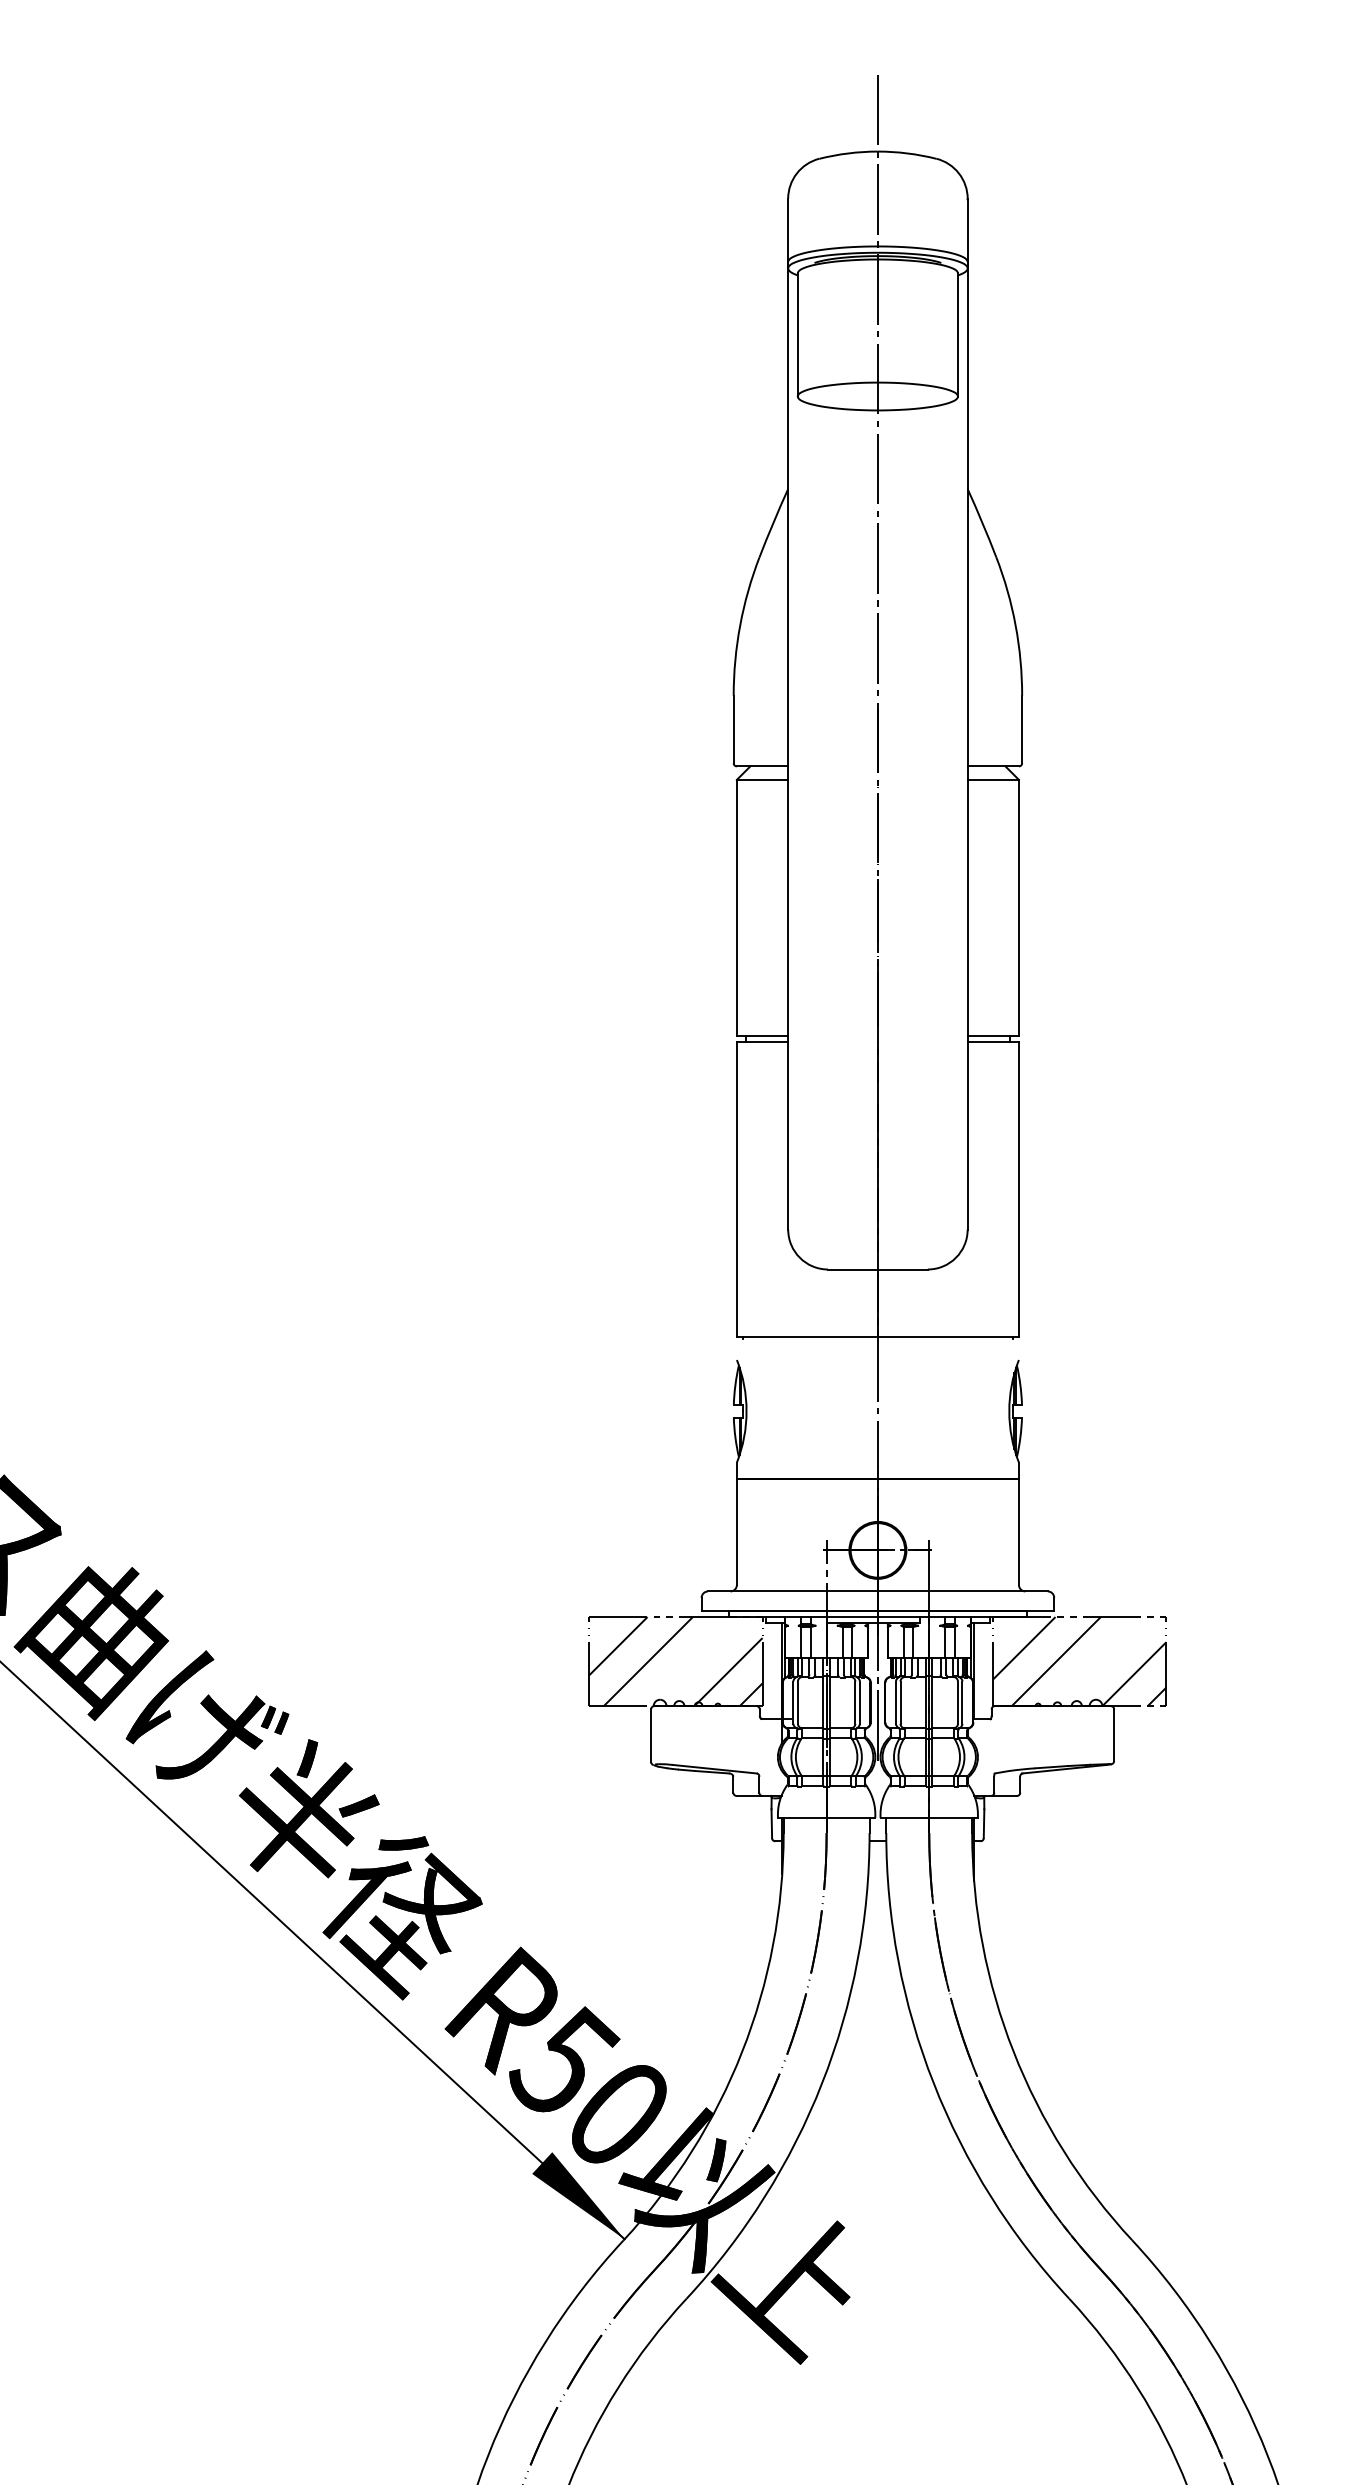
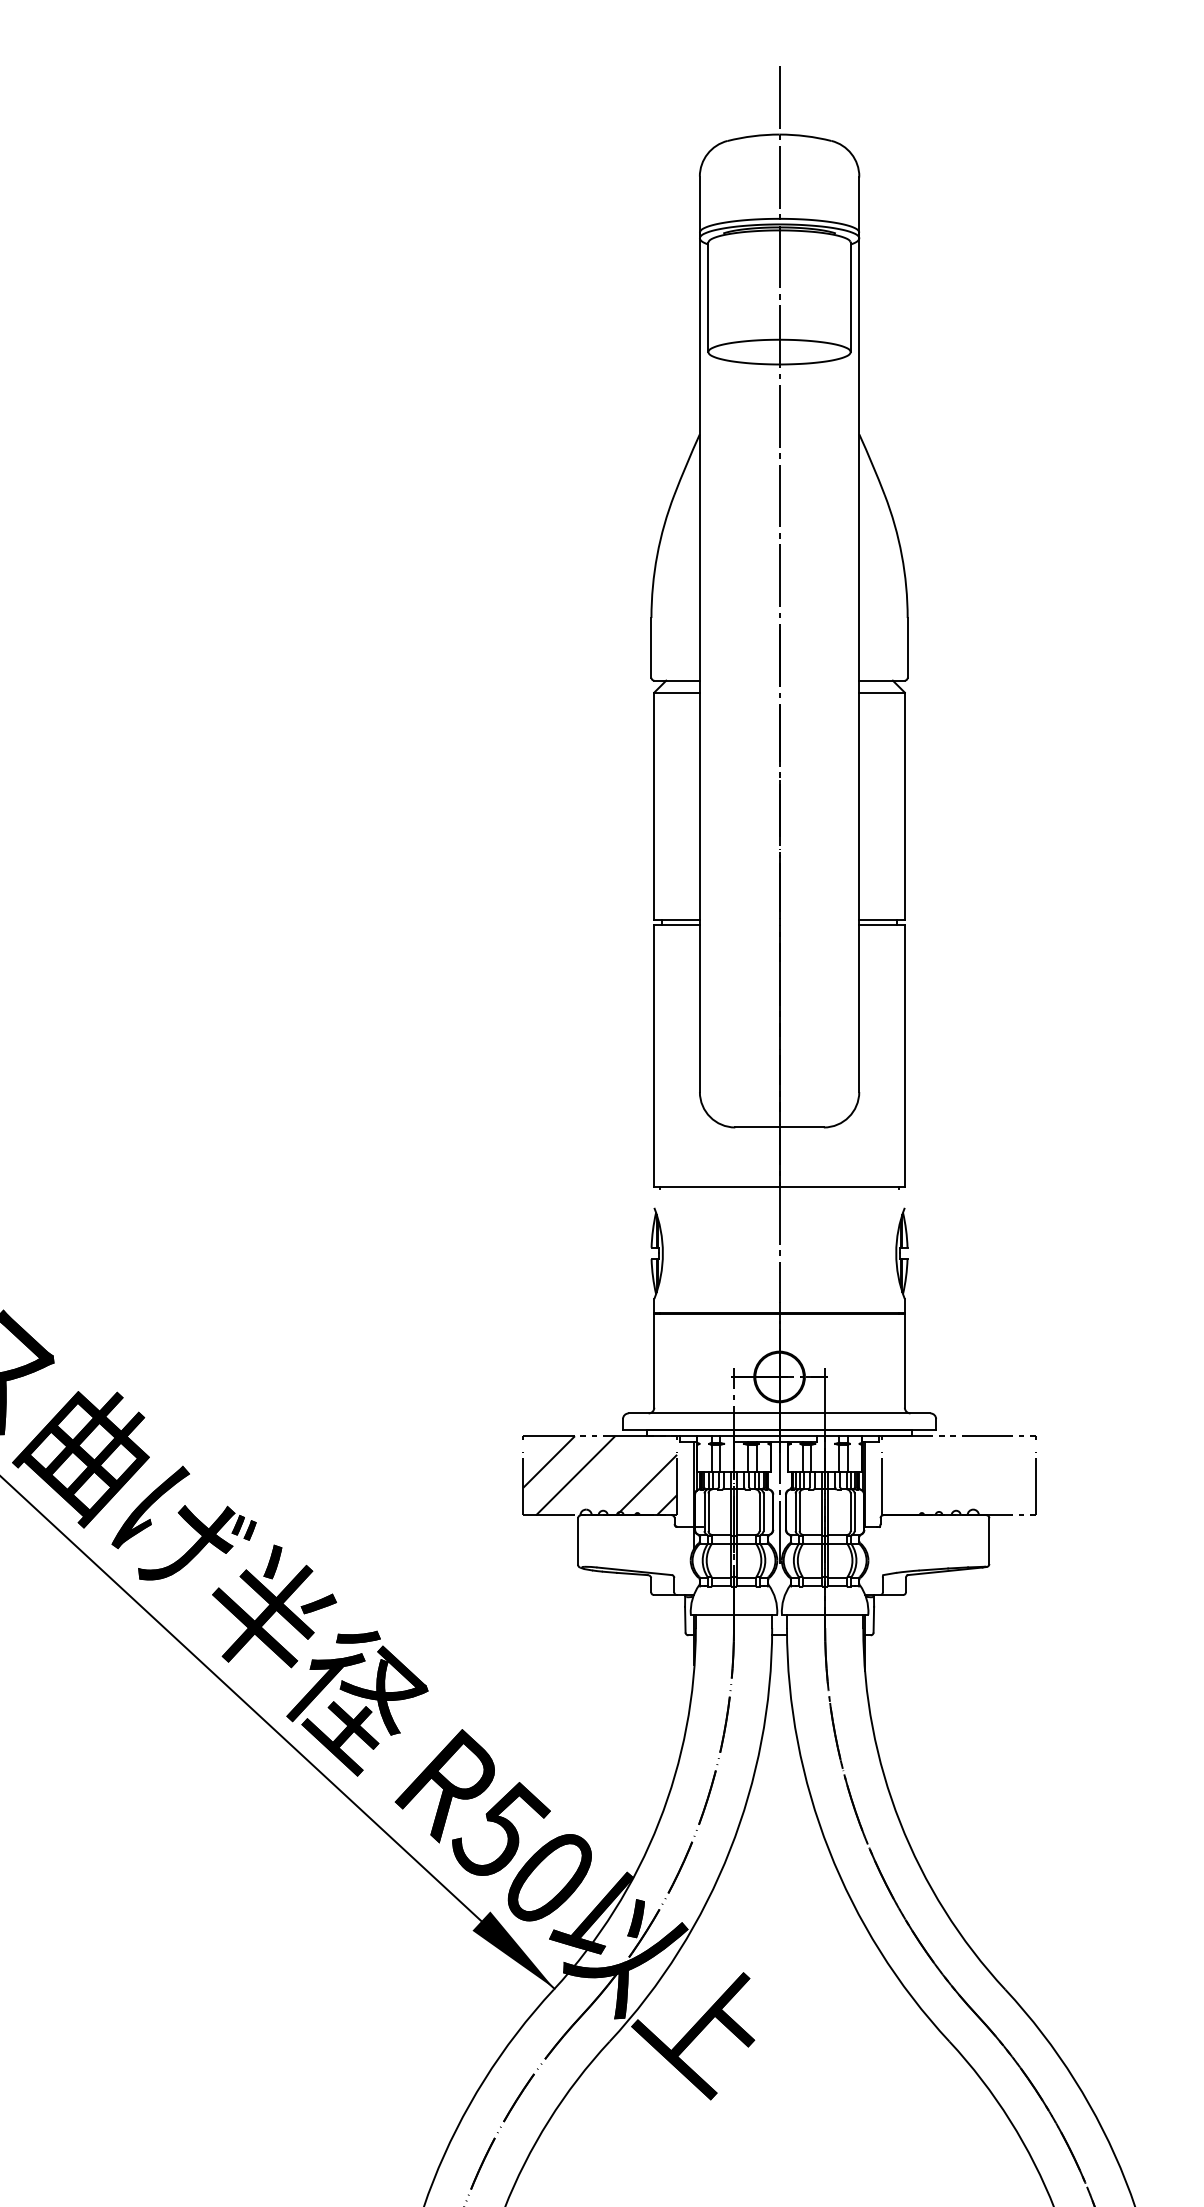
hatch: (1079, 1661) -> (958, 1475), removed

